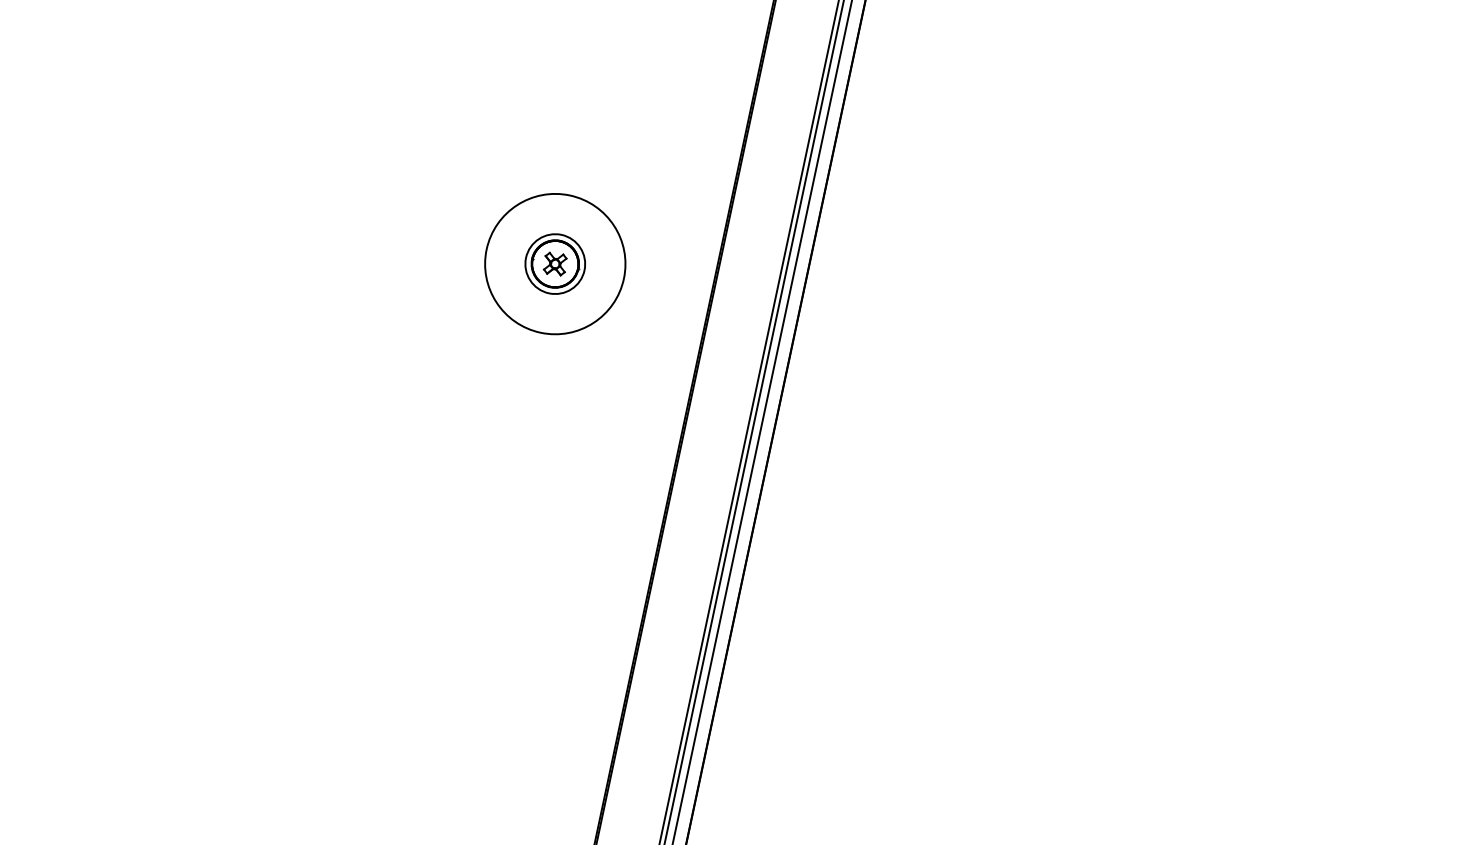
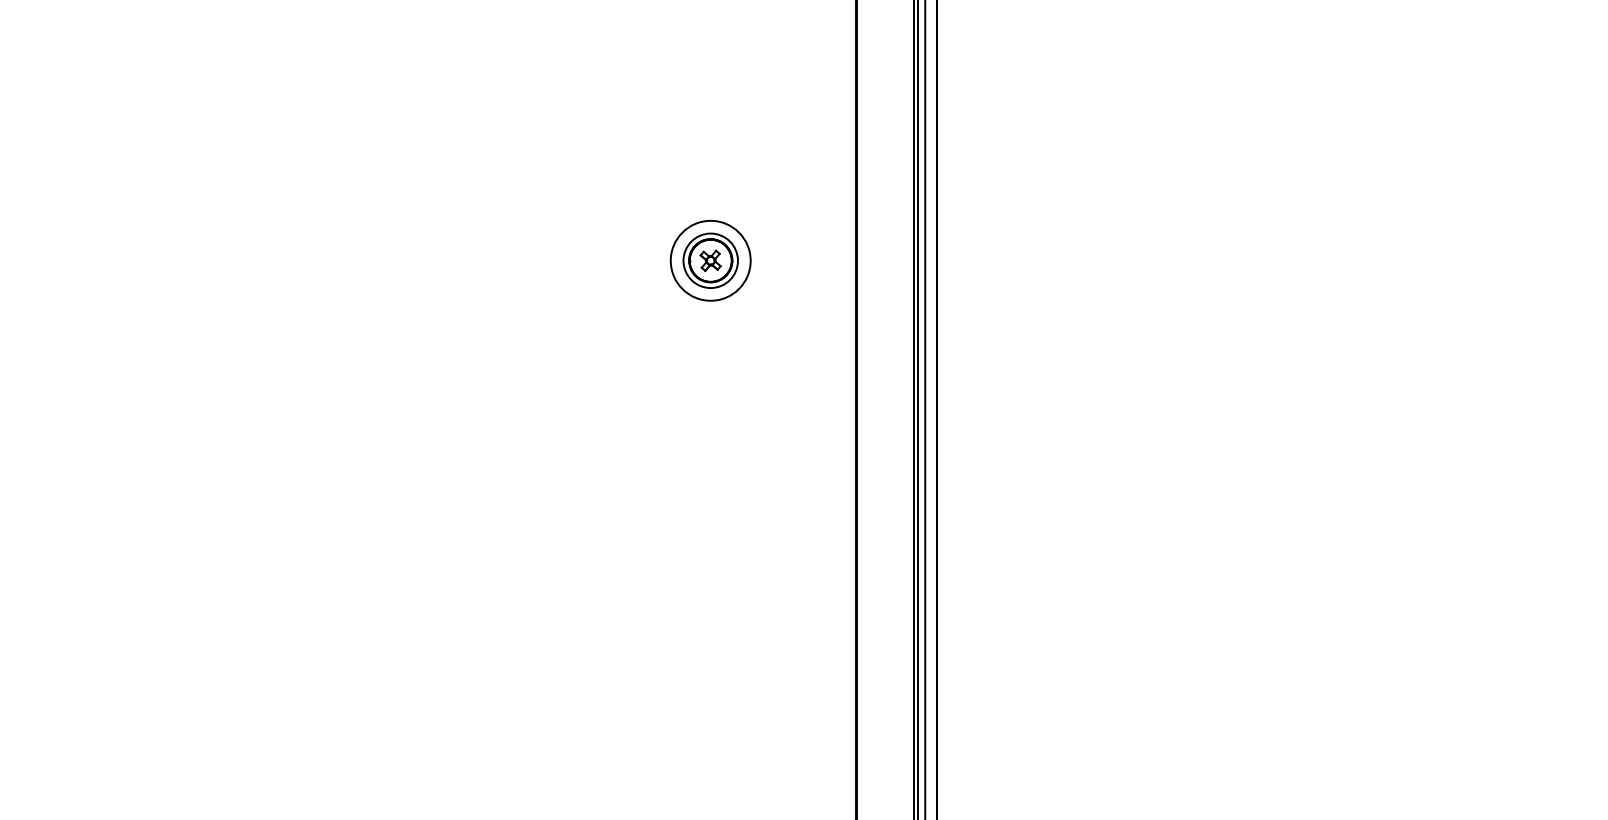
circle: (555, 263) -> (710, 260), size x0.62

